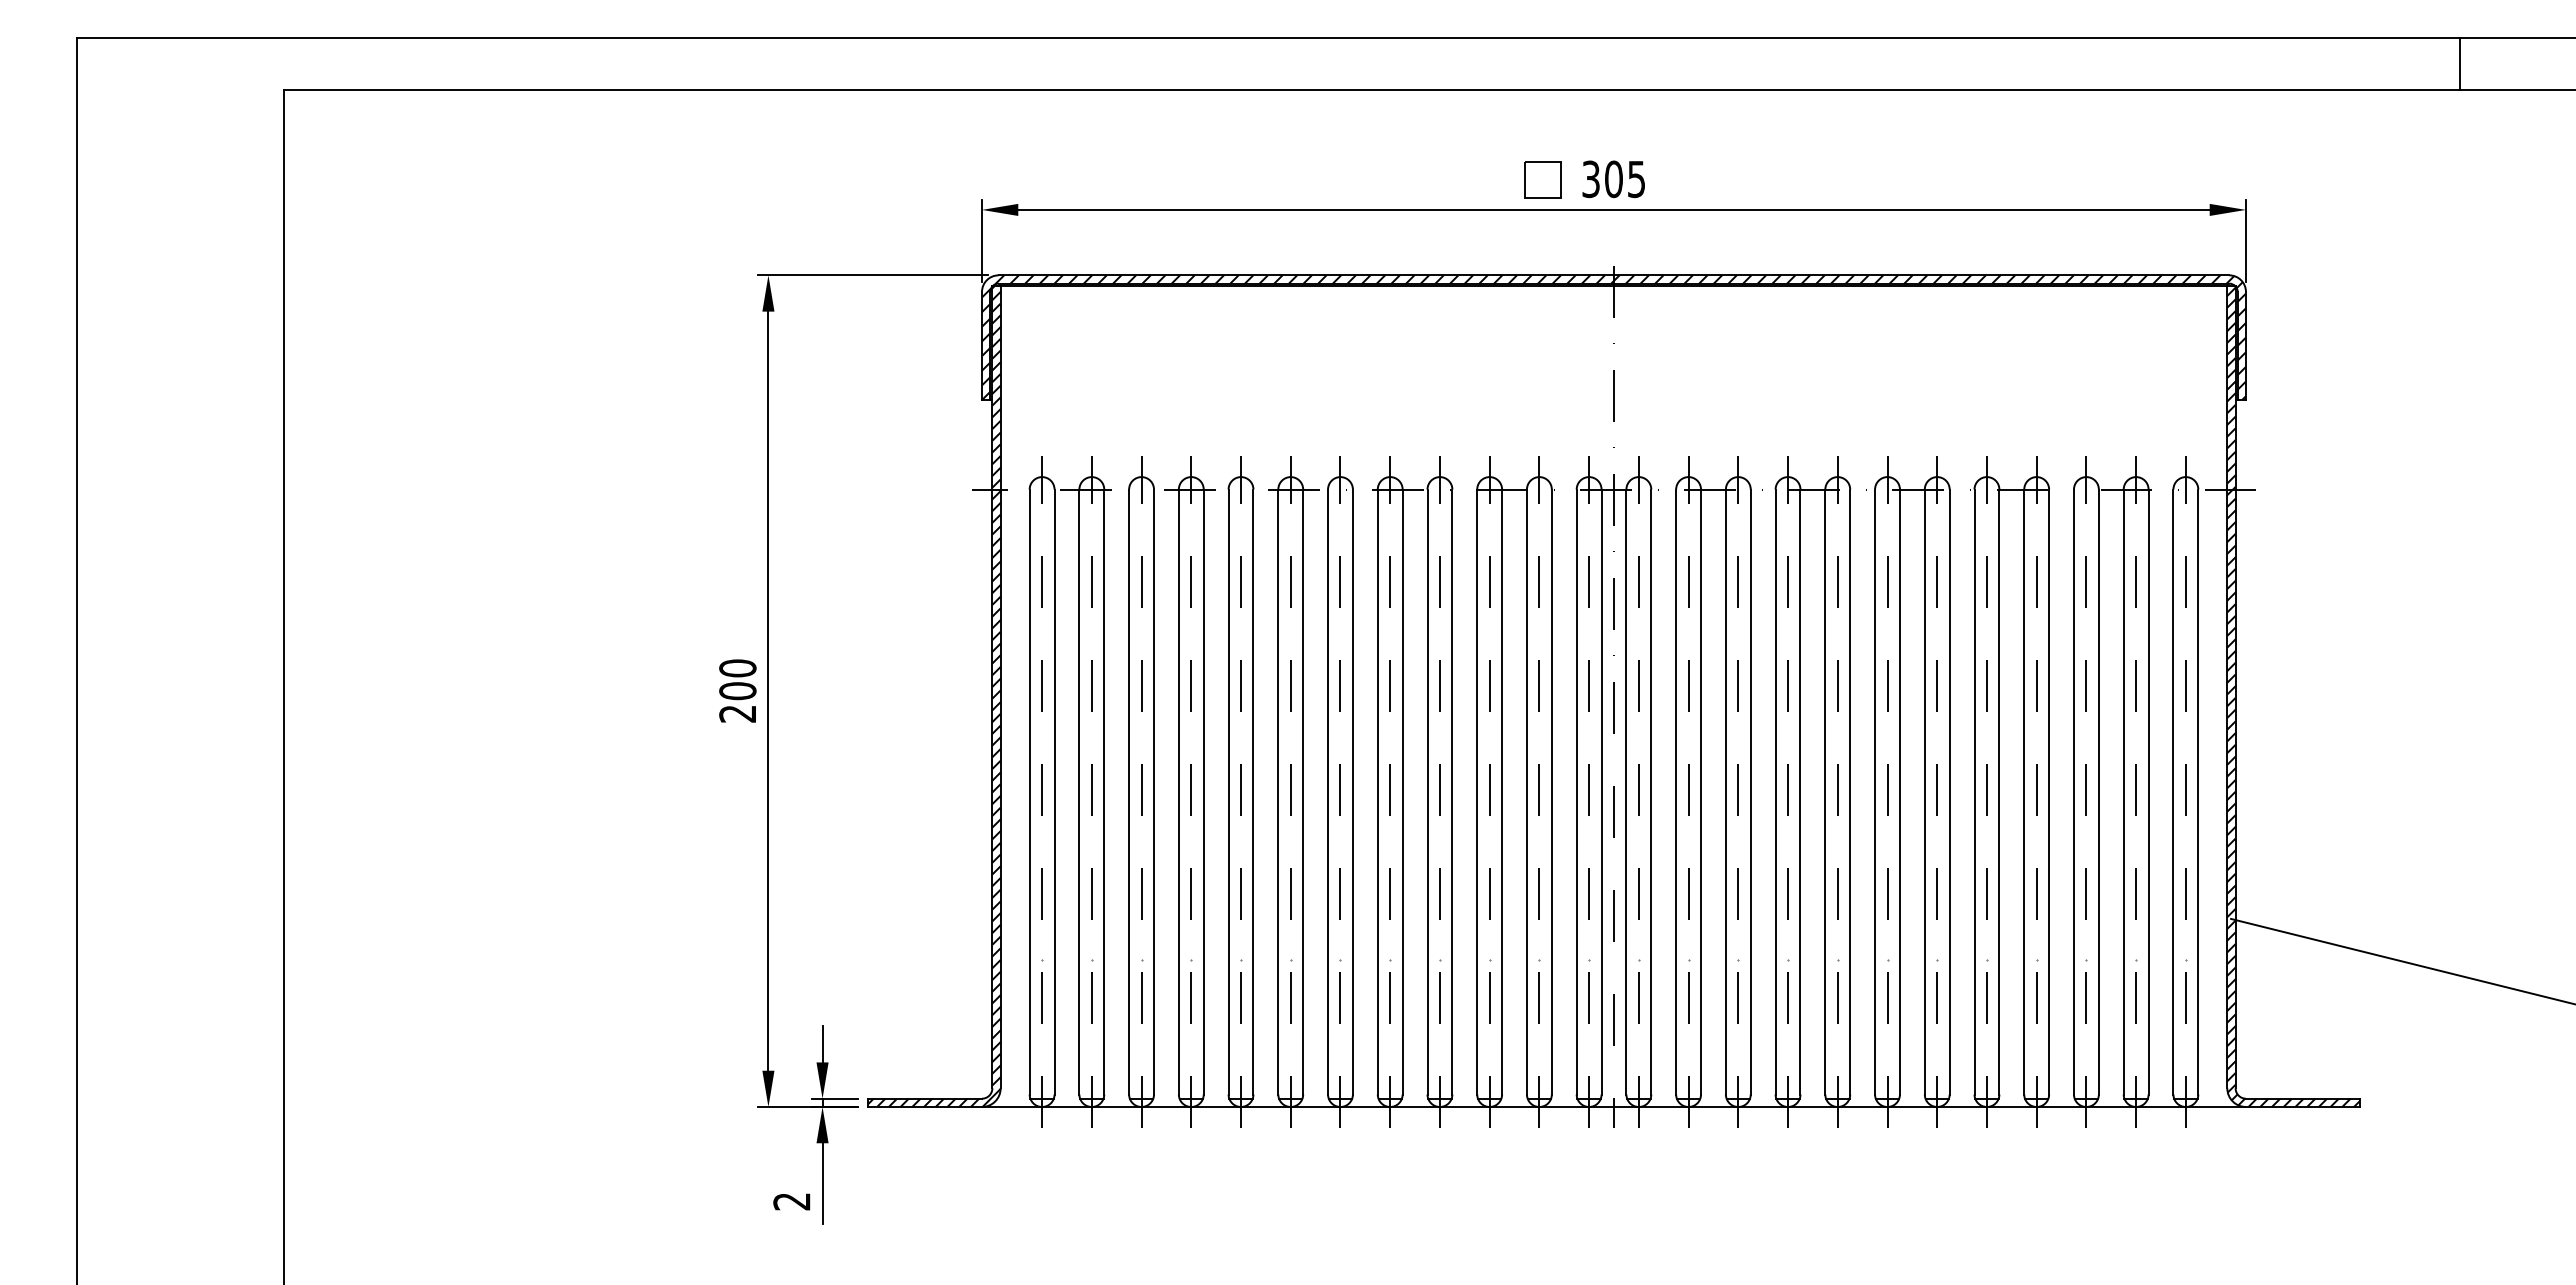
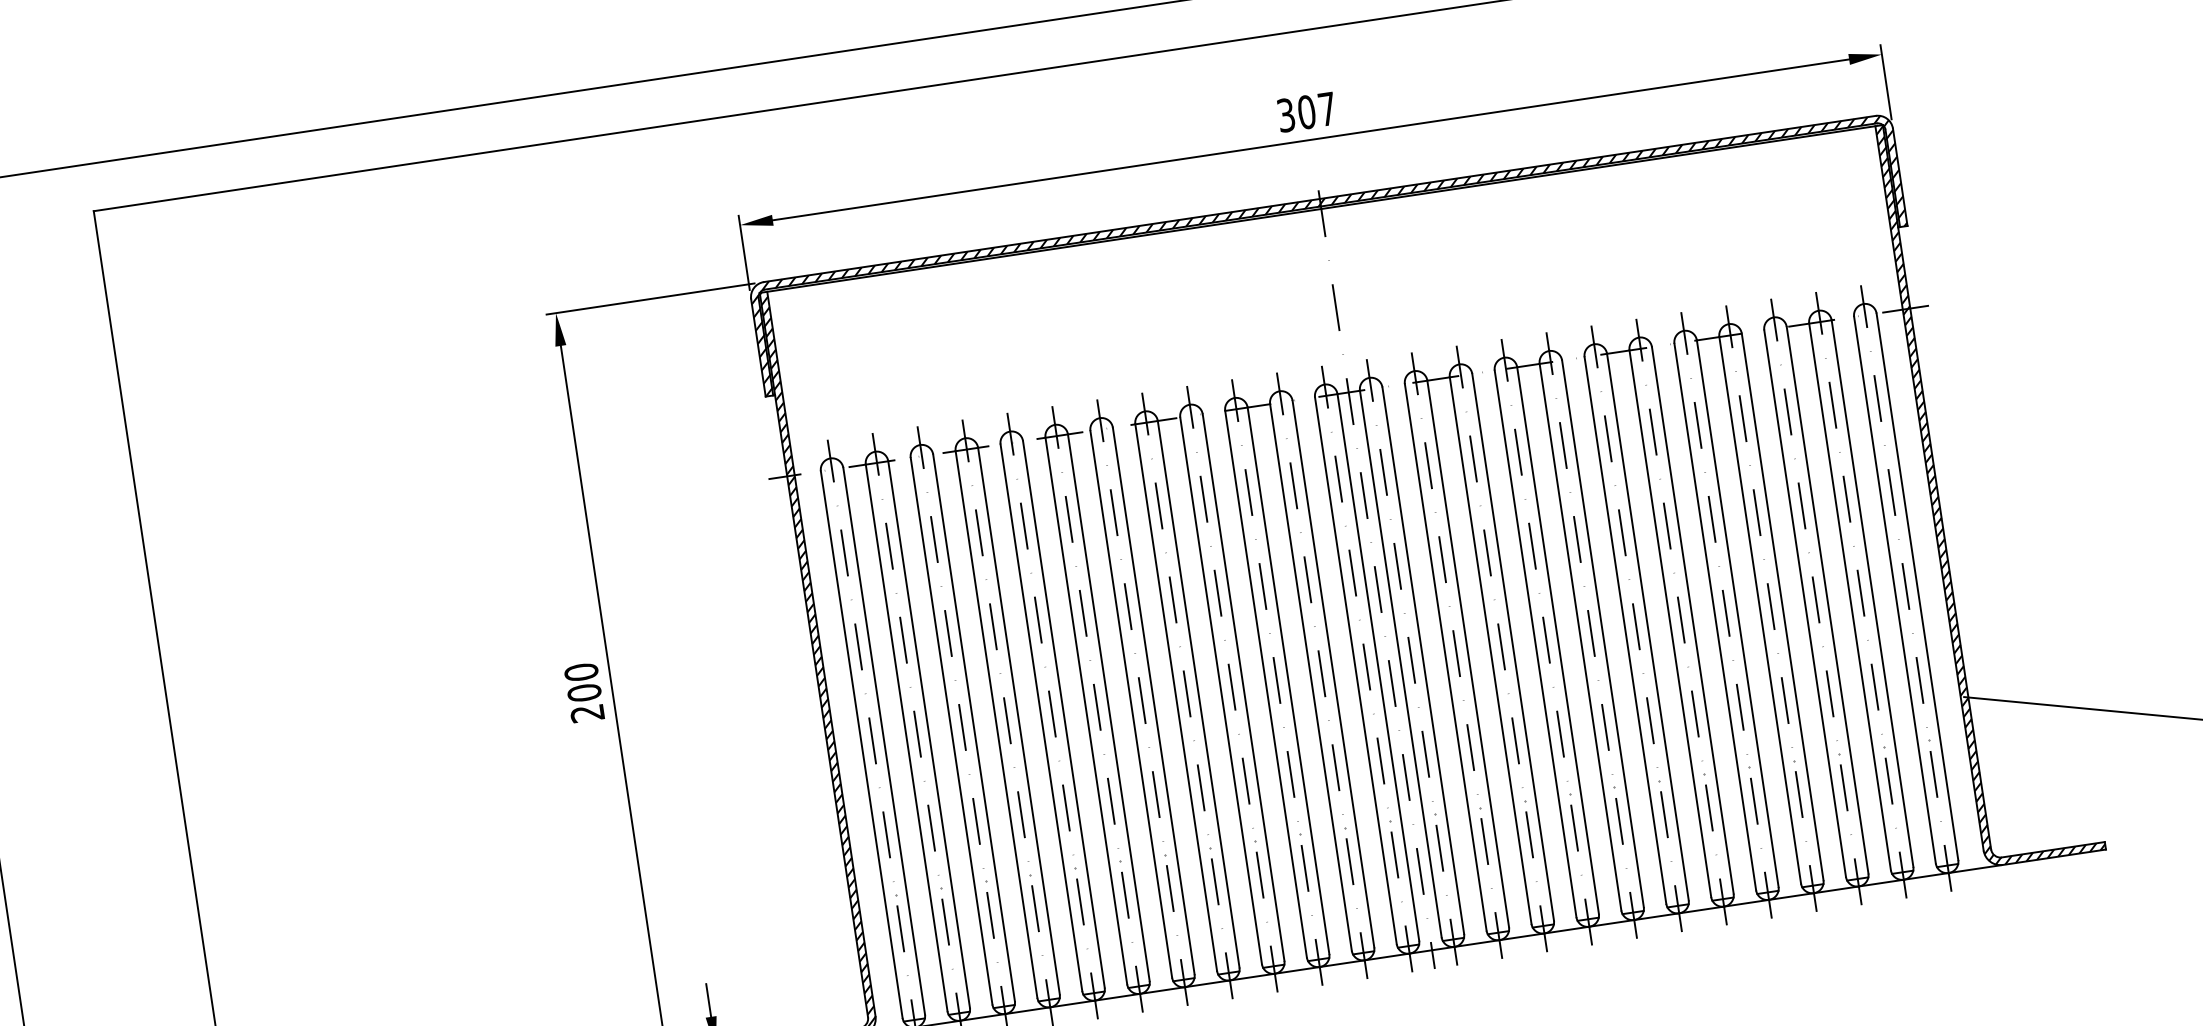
part: (1542, 179) -> (1242, 122), removed
text: (1636, 179) -> (1327, 109), 305 -> 307

